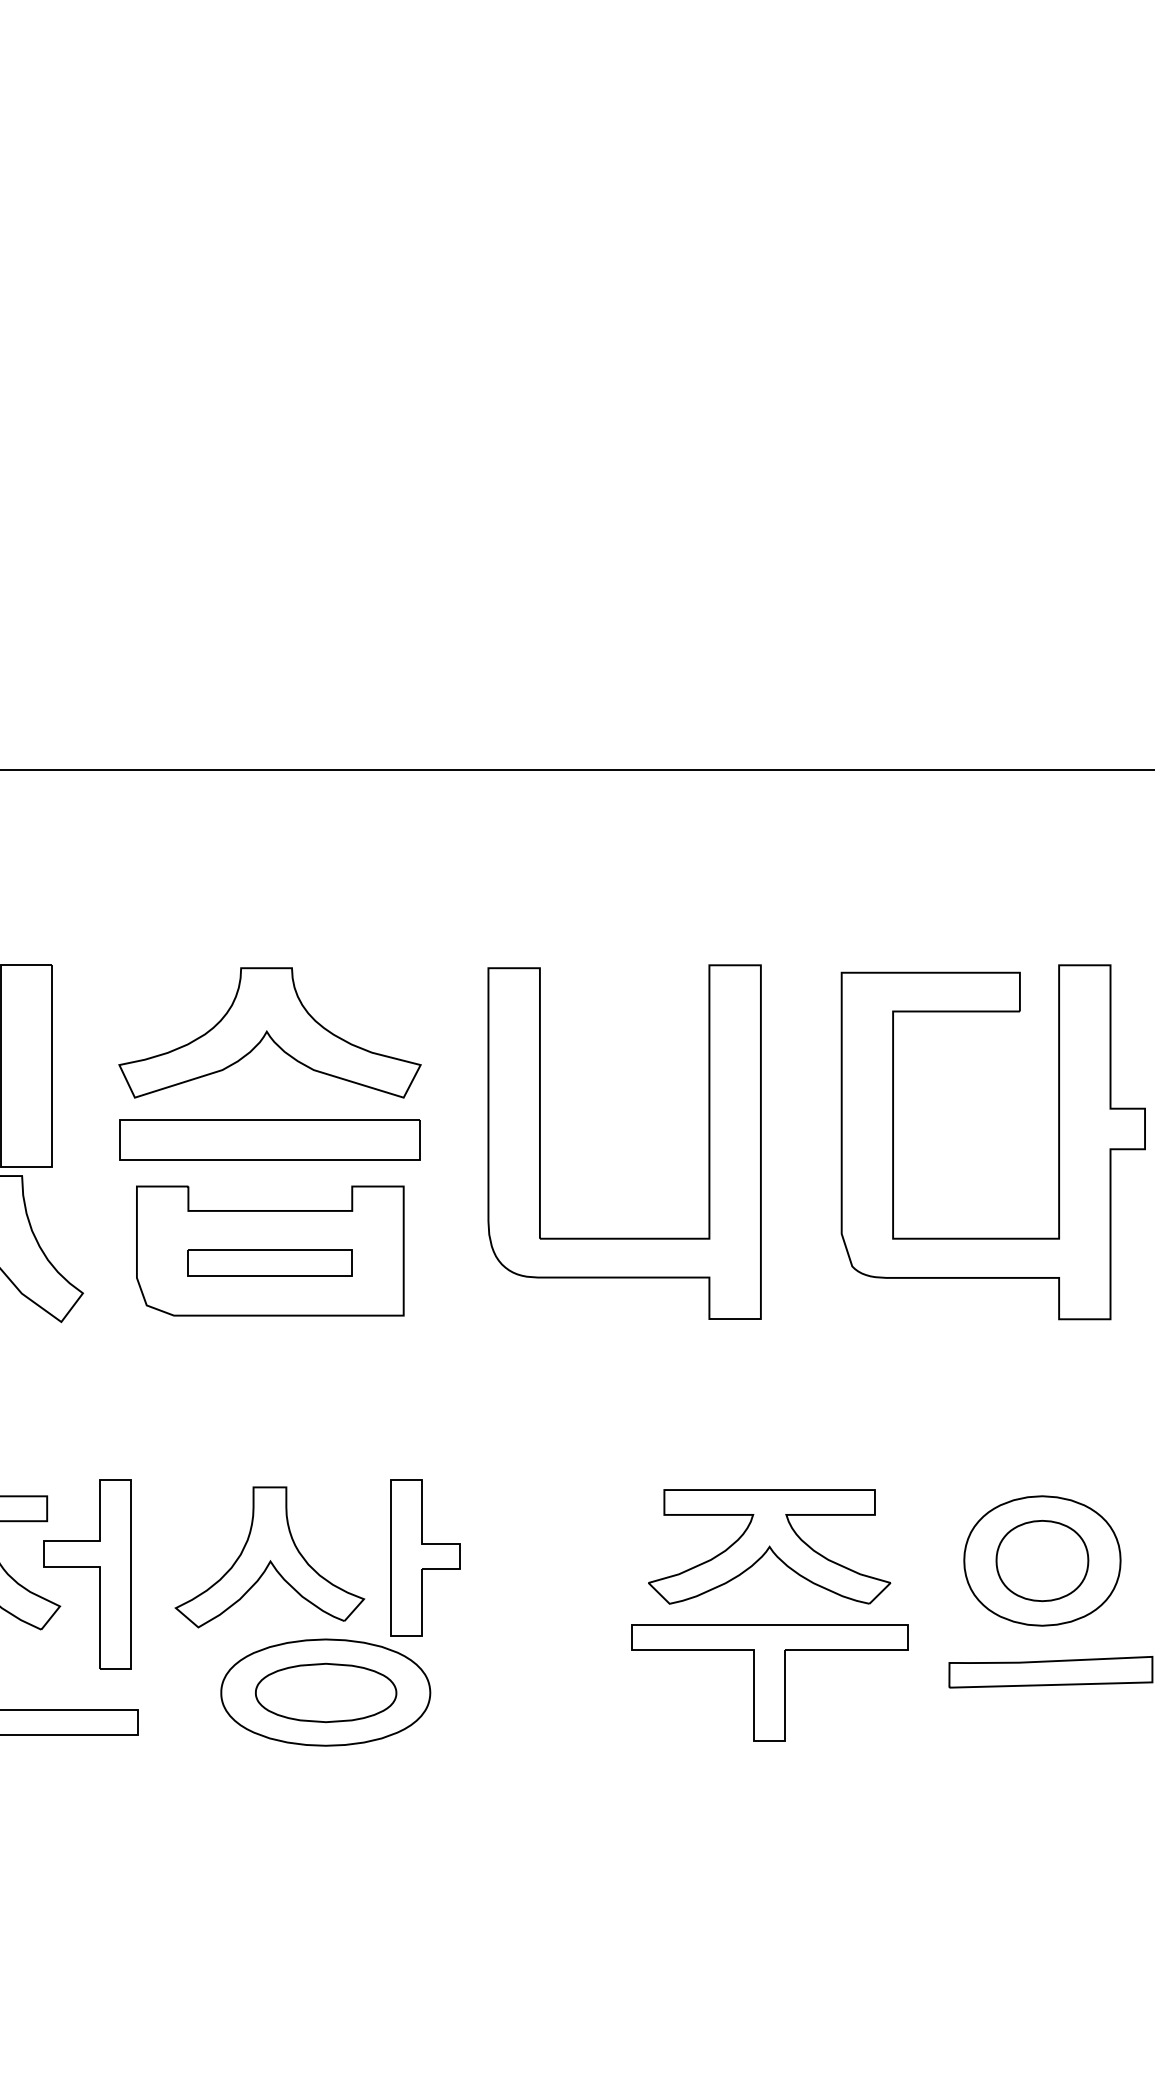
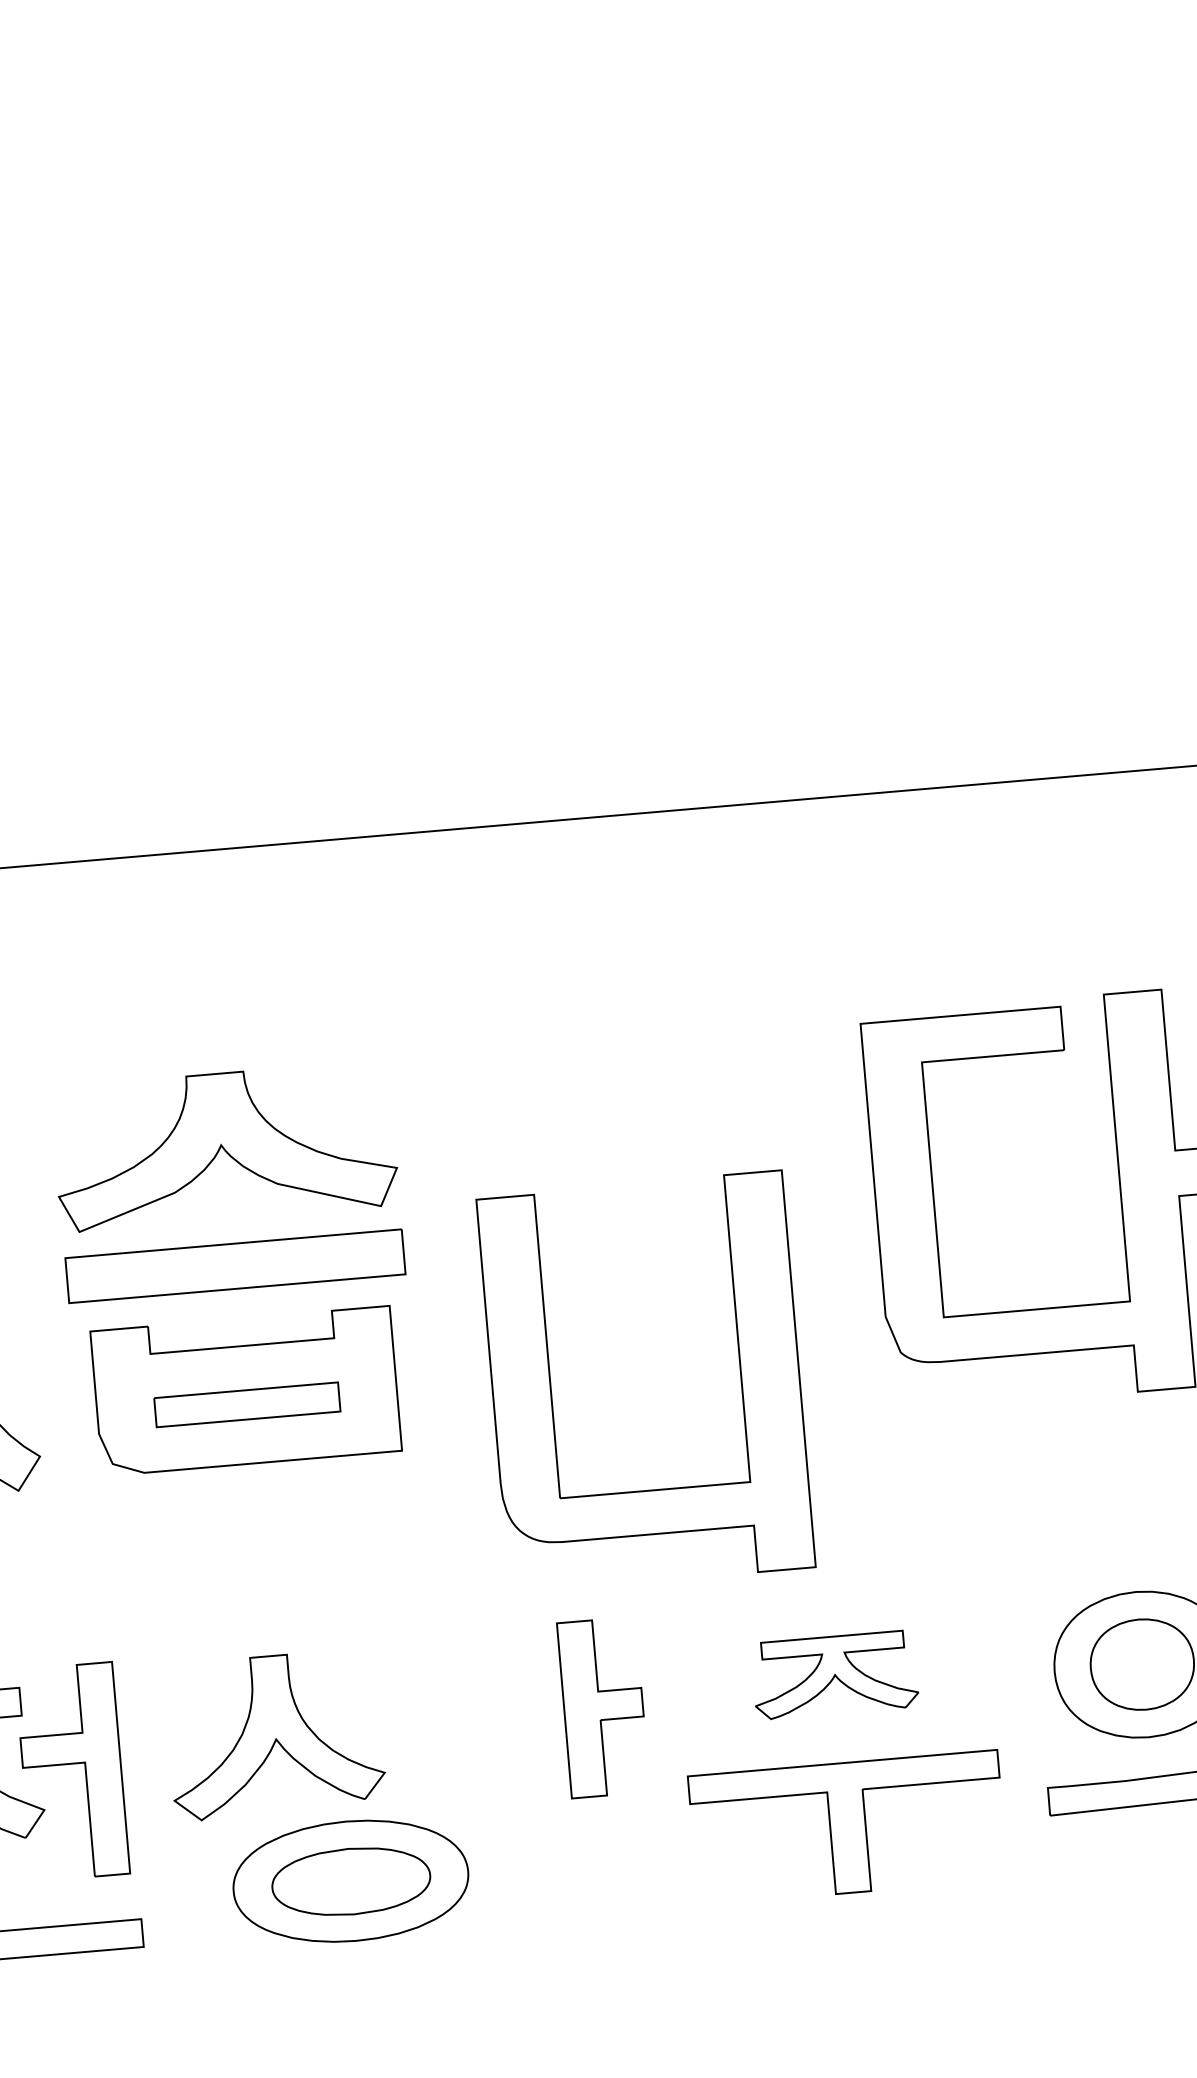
part: (540, 1141) -> (551, 1389), moved
part: (769, 1546) -> (834, 1674), size x0.6
part: (425, 1557) -> (603, 1706), moved

